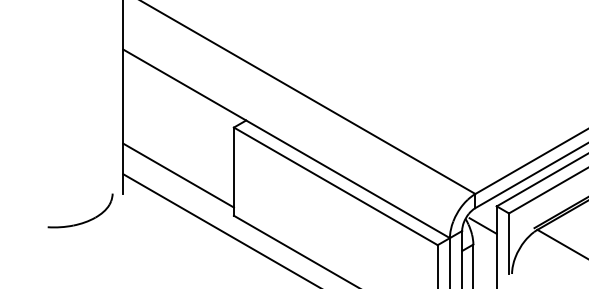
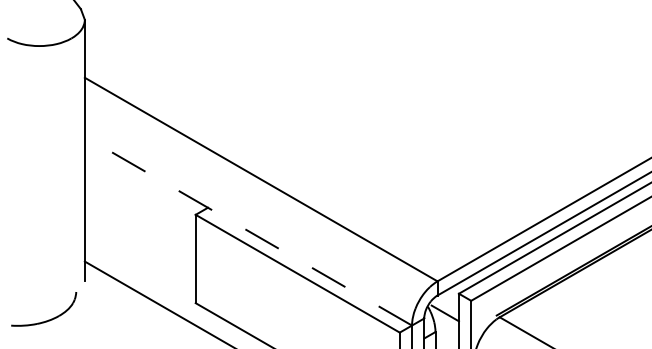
line: (286, 144) -> (248, 231), solid -> dashed
line: (177, 175) -> (139, 262), removed
part: (84, 221) -> (48, 319), moved

